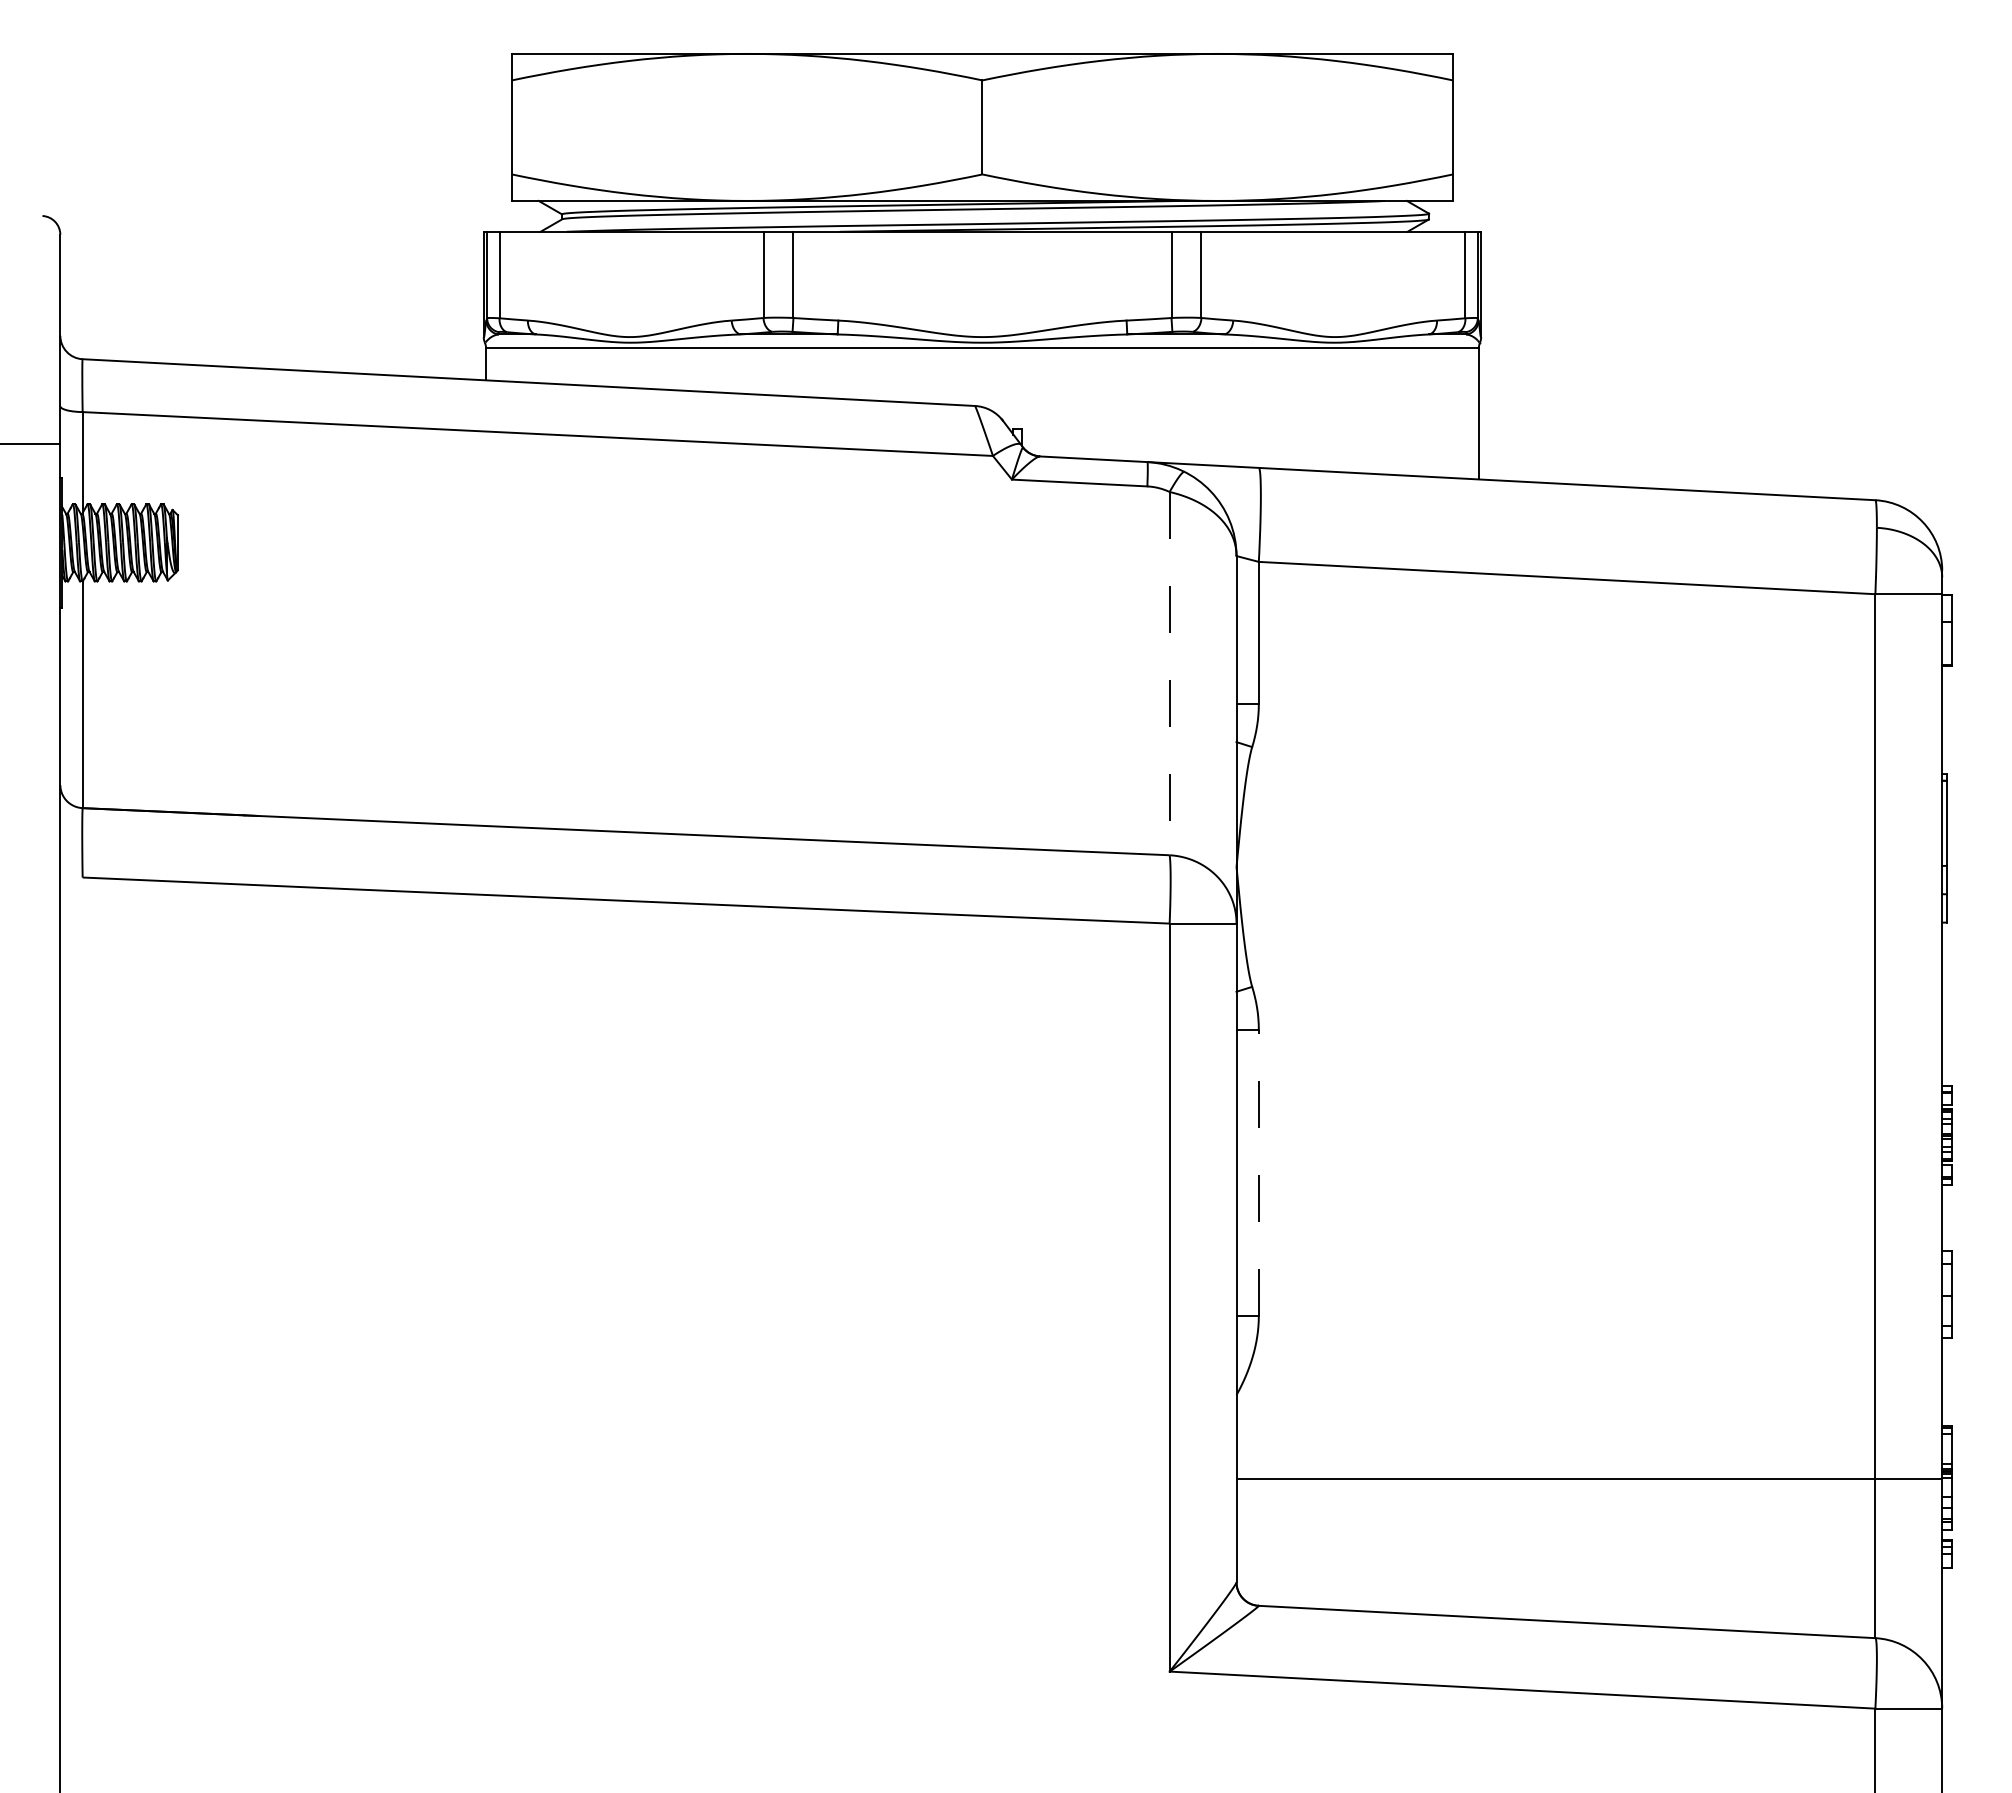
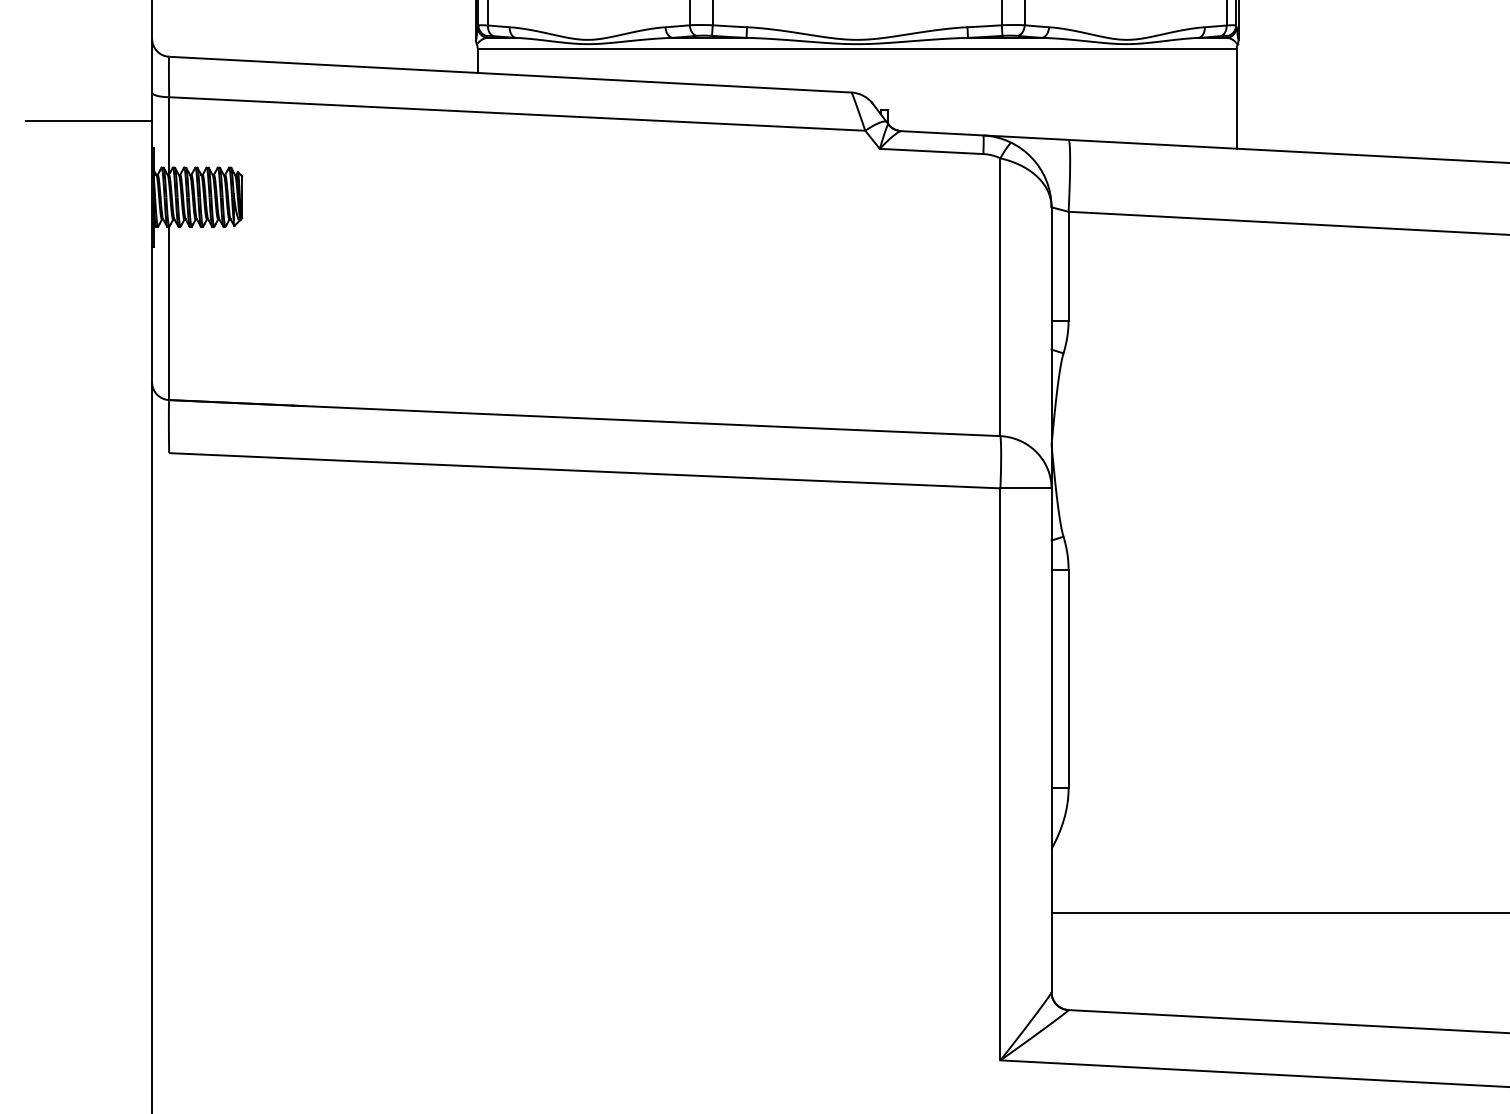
line: (1169, 673) -> (1000, 297), dashed -> solid
line: (1258, 1172) -> (1068, 678), dashed -> solid

